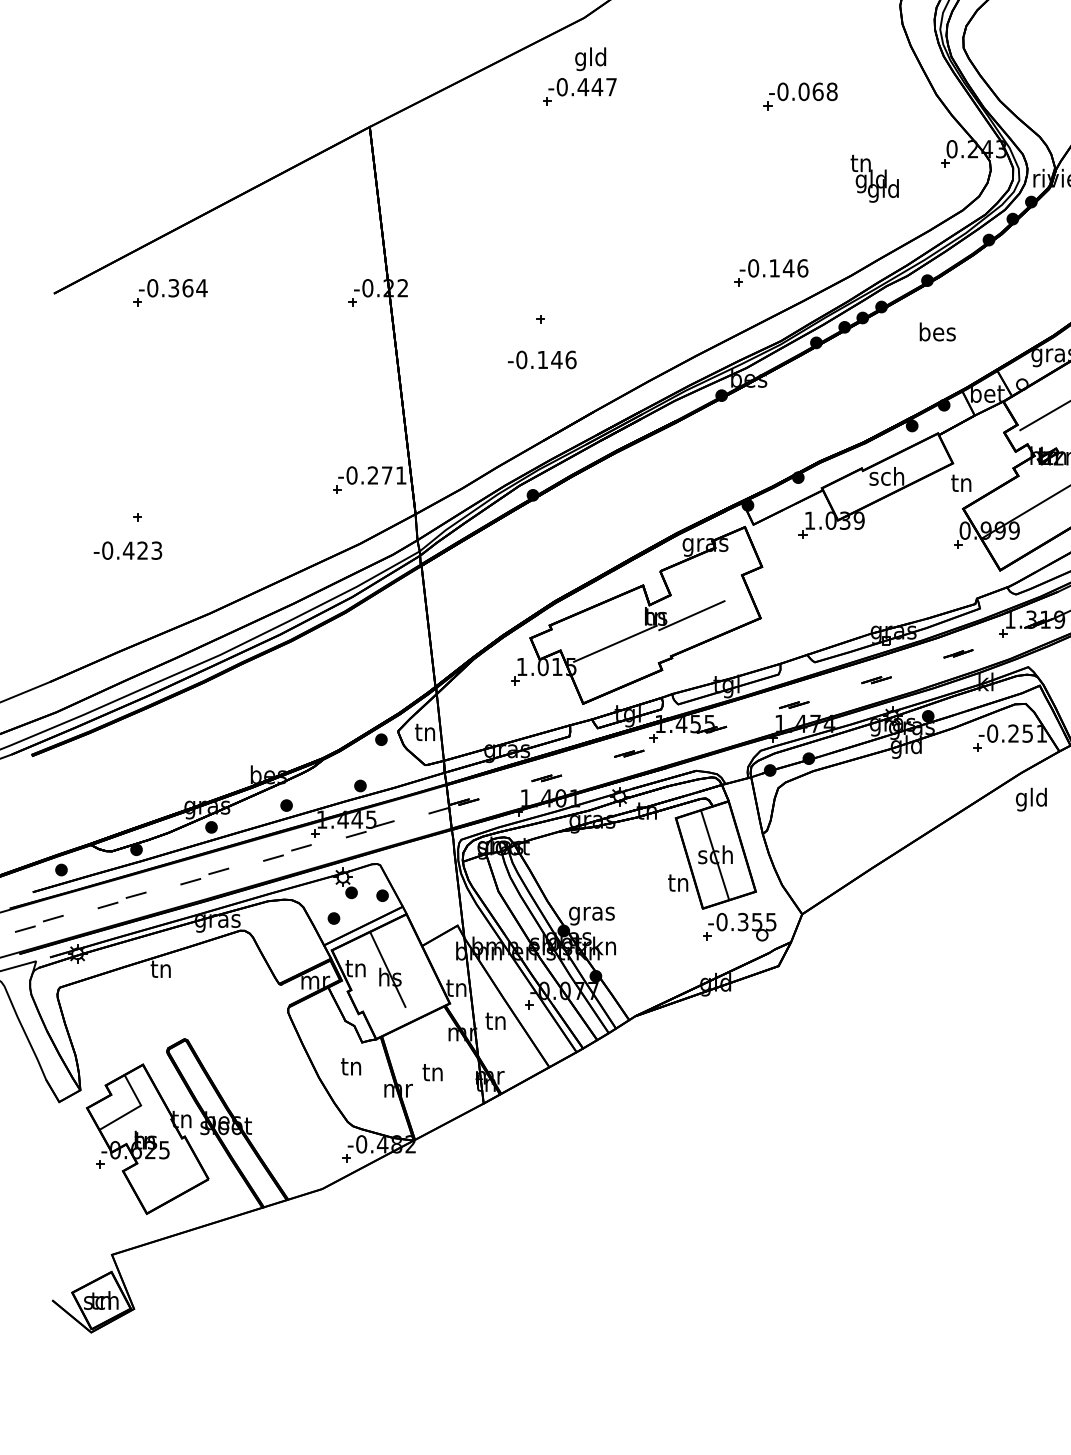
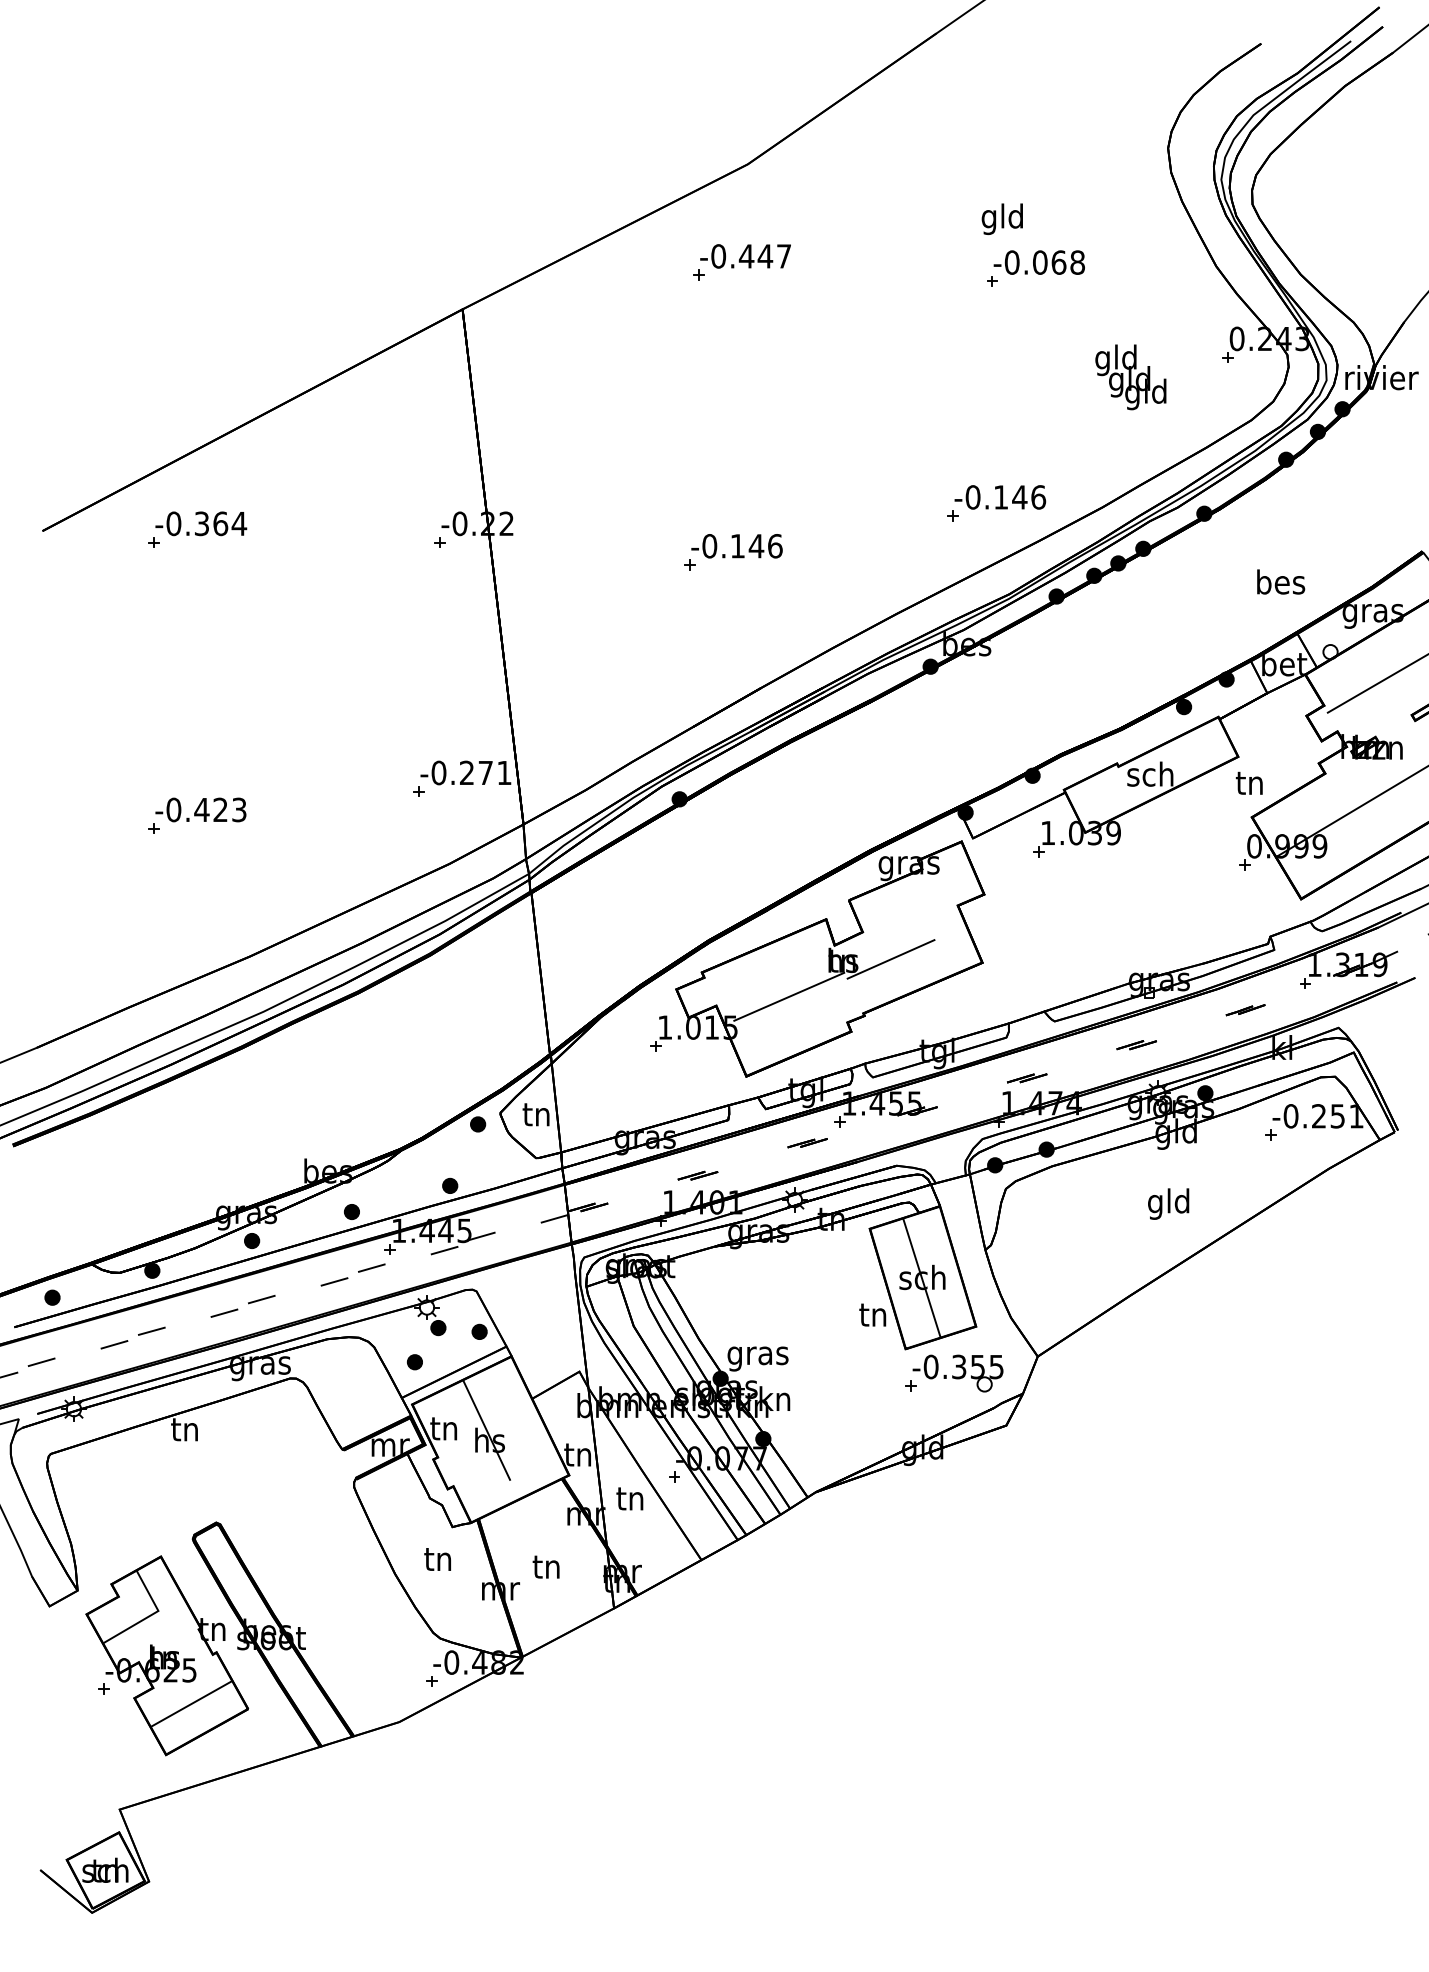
text: (589, 58) -> (1001, 218), moved
text: (860, 165) -> (1115, 360), tn -> gld
text: (938, 331) -> (1281, 581), moved
text: (541, 360) -> (736, 546), moved
text: (127, 550) -> (200, 809), moved
text: (1031, 799) -> (1168, 1203), moved
line: (165, 1175) -> (191, 1703), added

